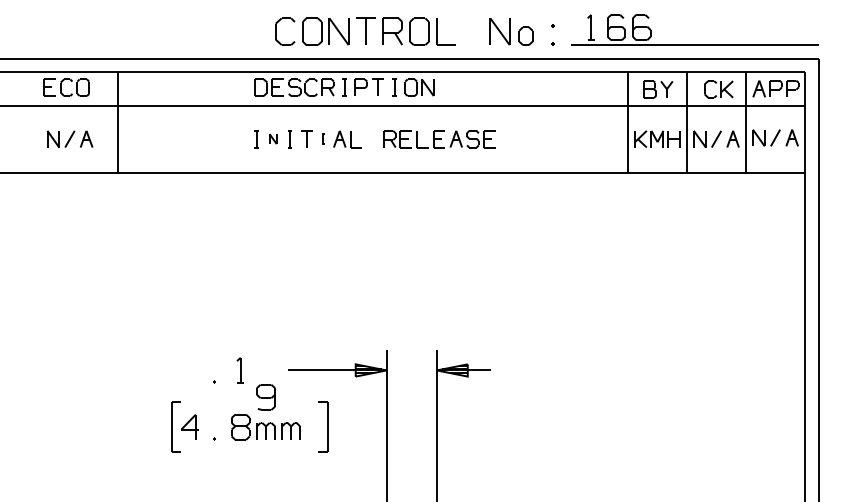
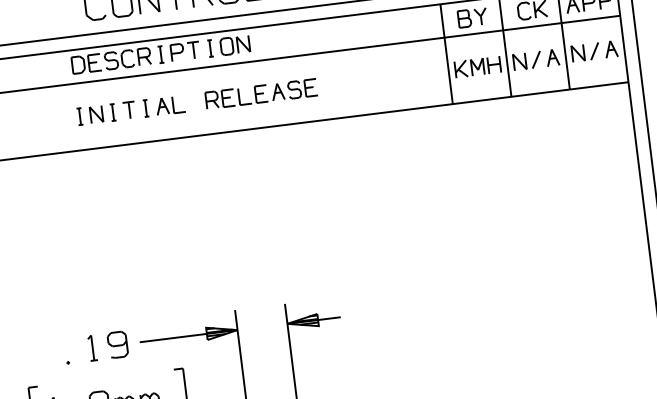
part: (272, 138) -> (95, 114), size x1.67
part: (323, 139) -> (146, 108), size x1.67
part: (265, 397) -> (117, 345), moved

